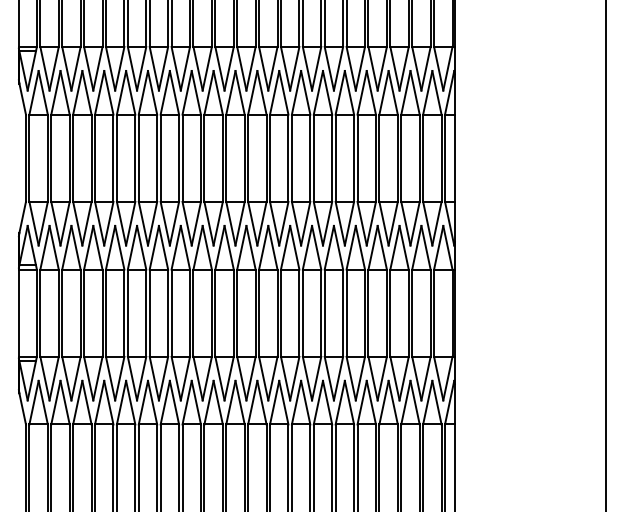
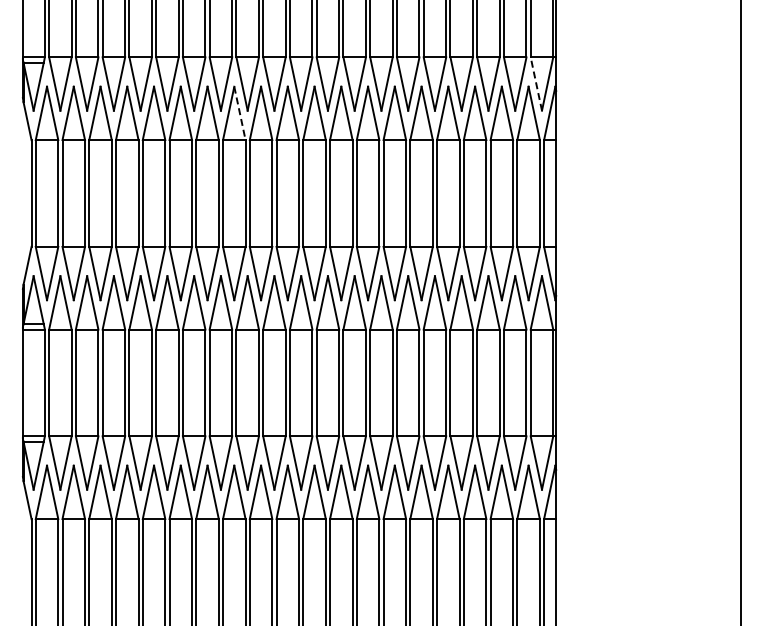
line: (438, 68) -> (536, 83), solid -> dashed
line: (196, 92) -> (240, 113), solid -> dashed

